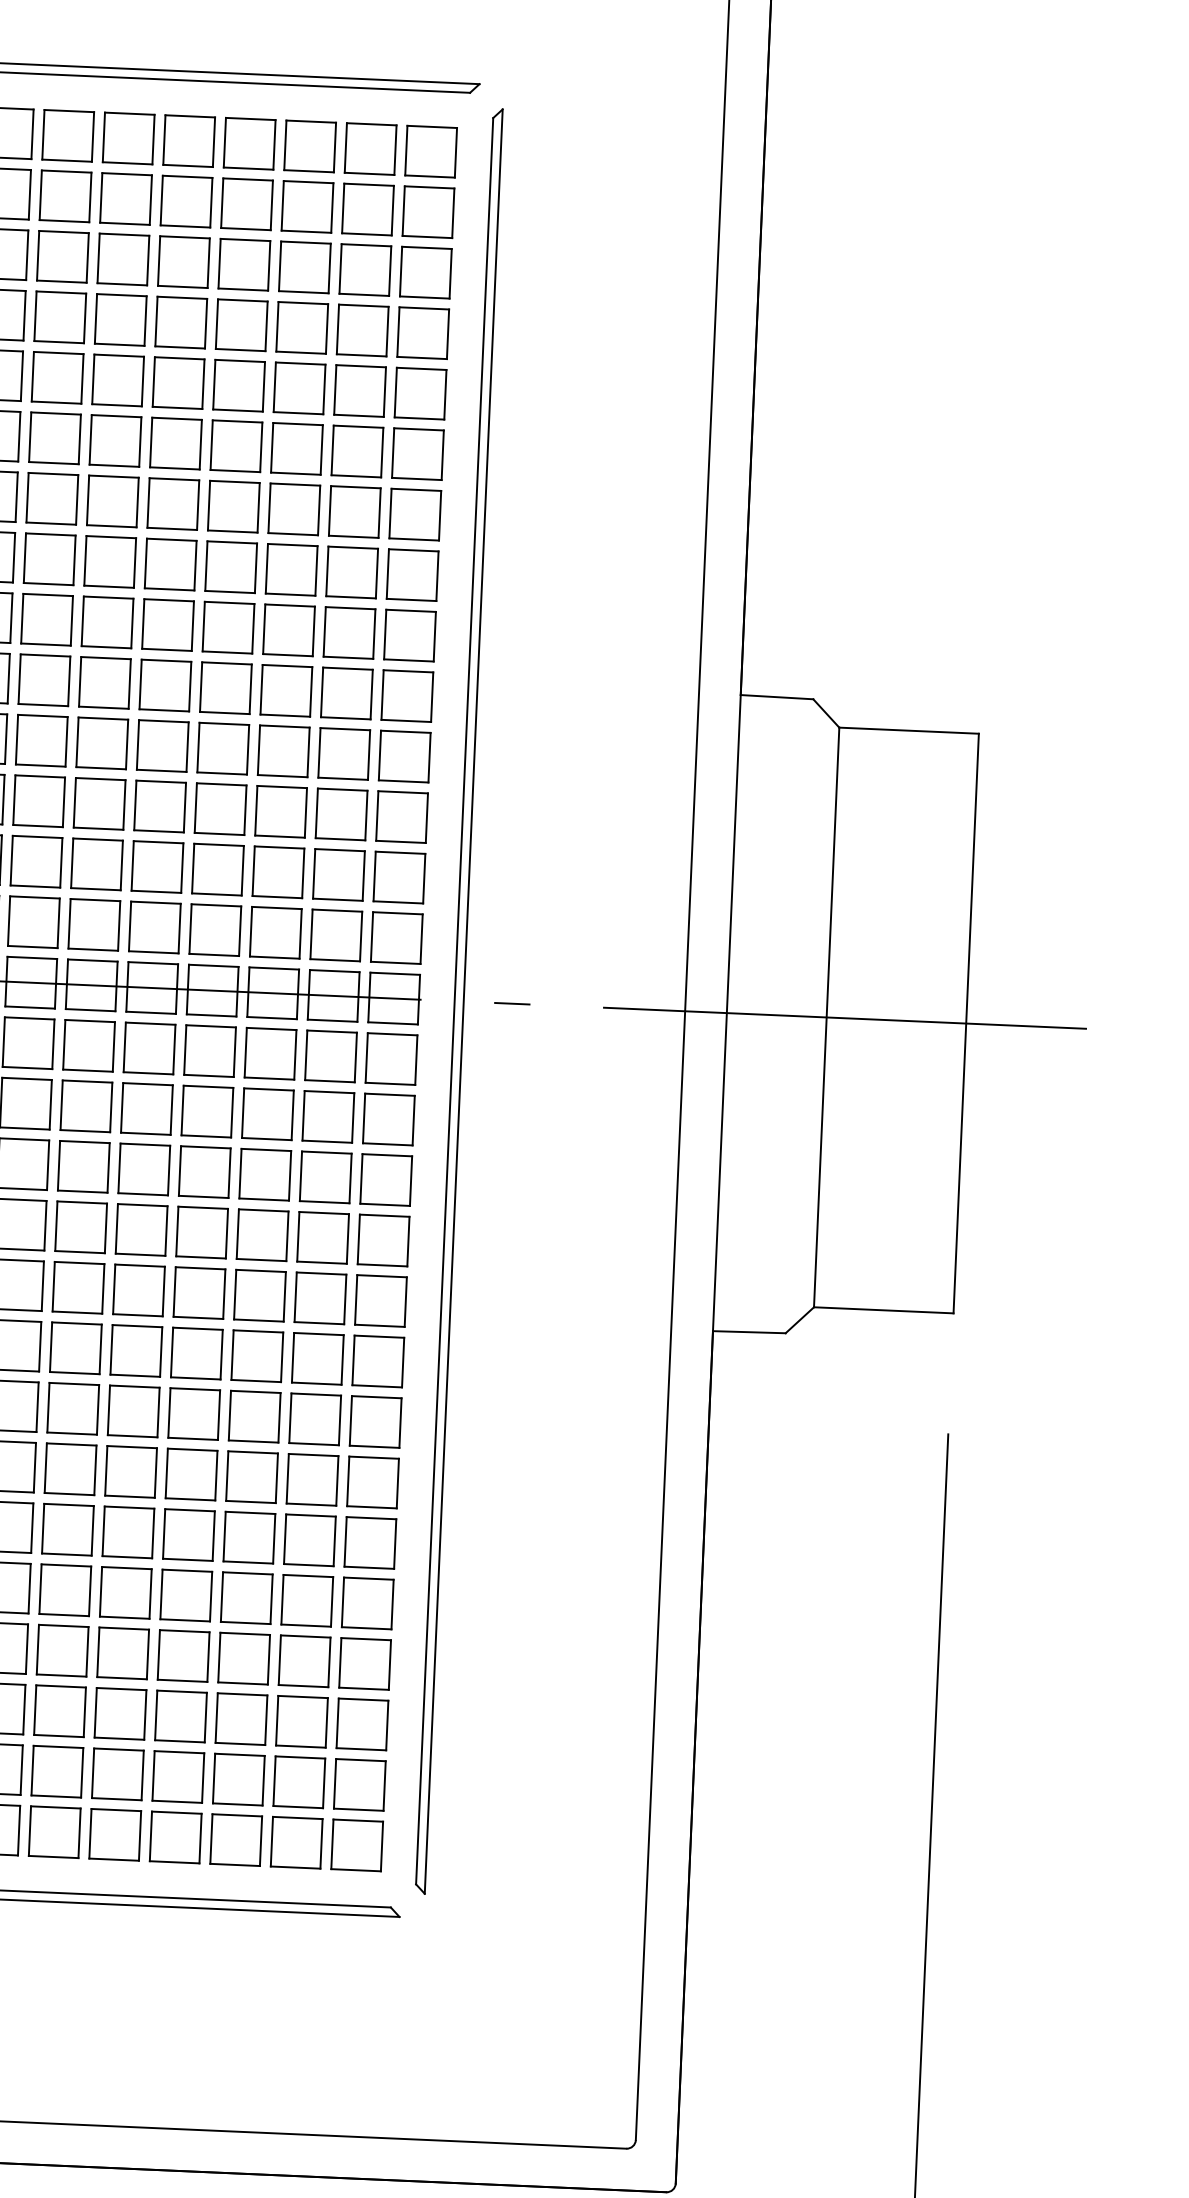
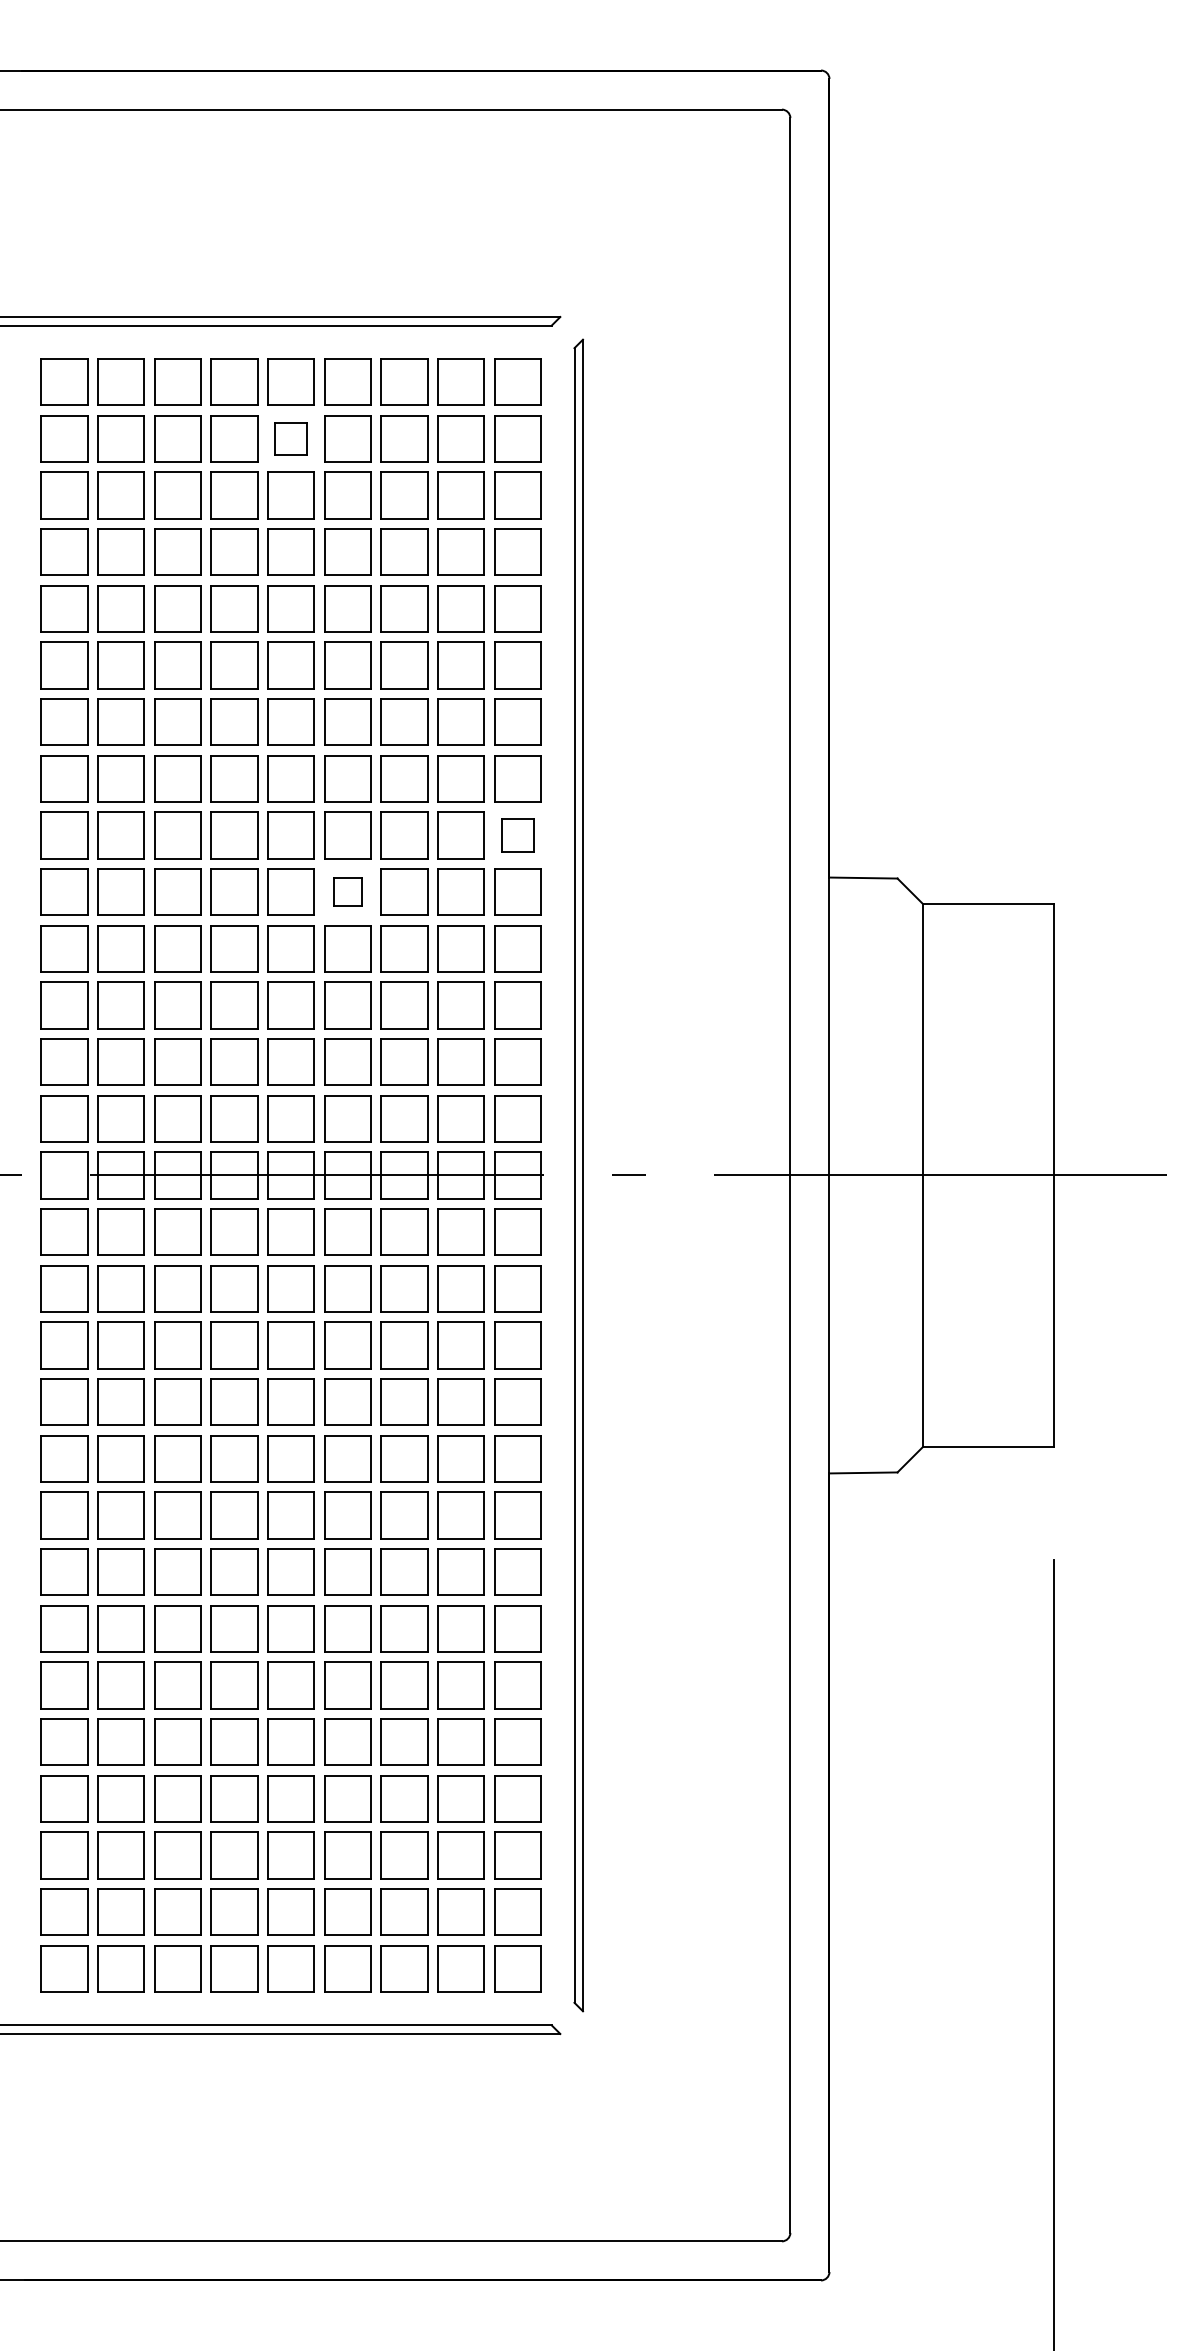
part: (185, 201) -> (290, 438), size x0.7
part: (409, 635) -> (517, 835), size x0.7
part: (225, 687) -> (347, 891), size x0.6

